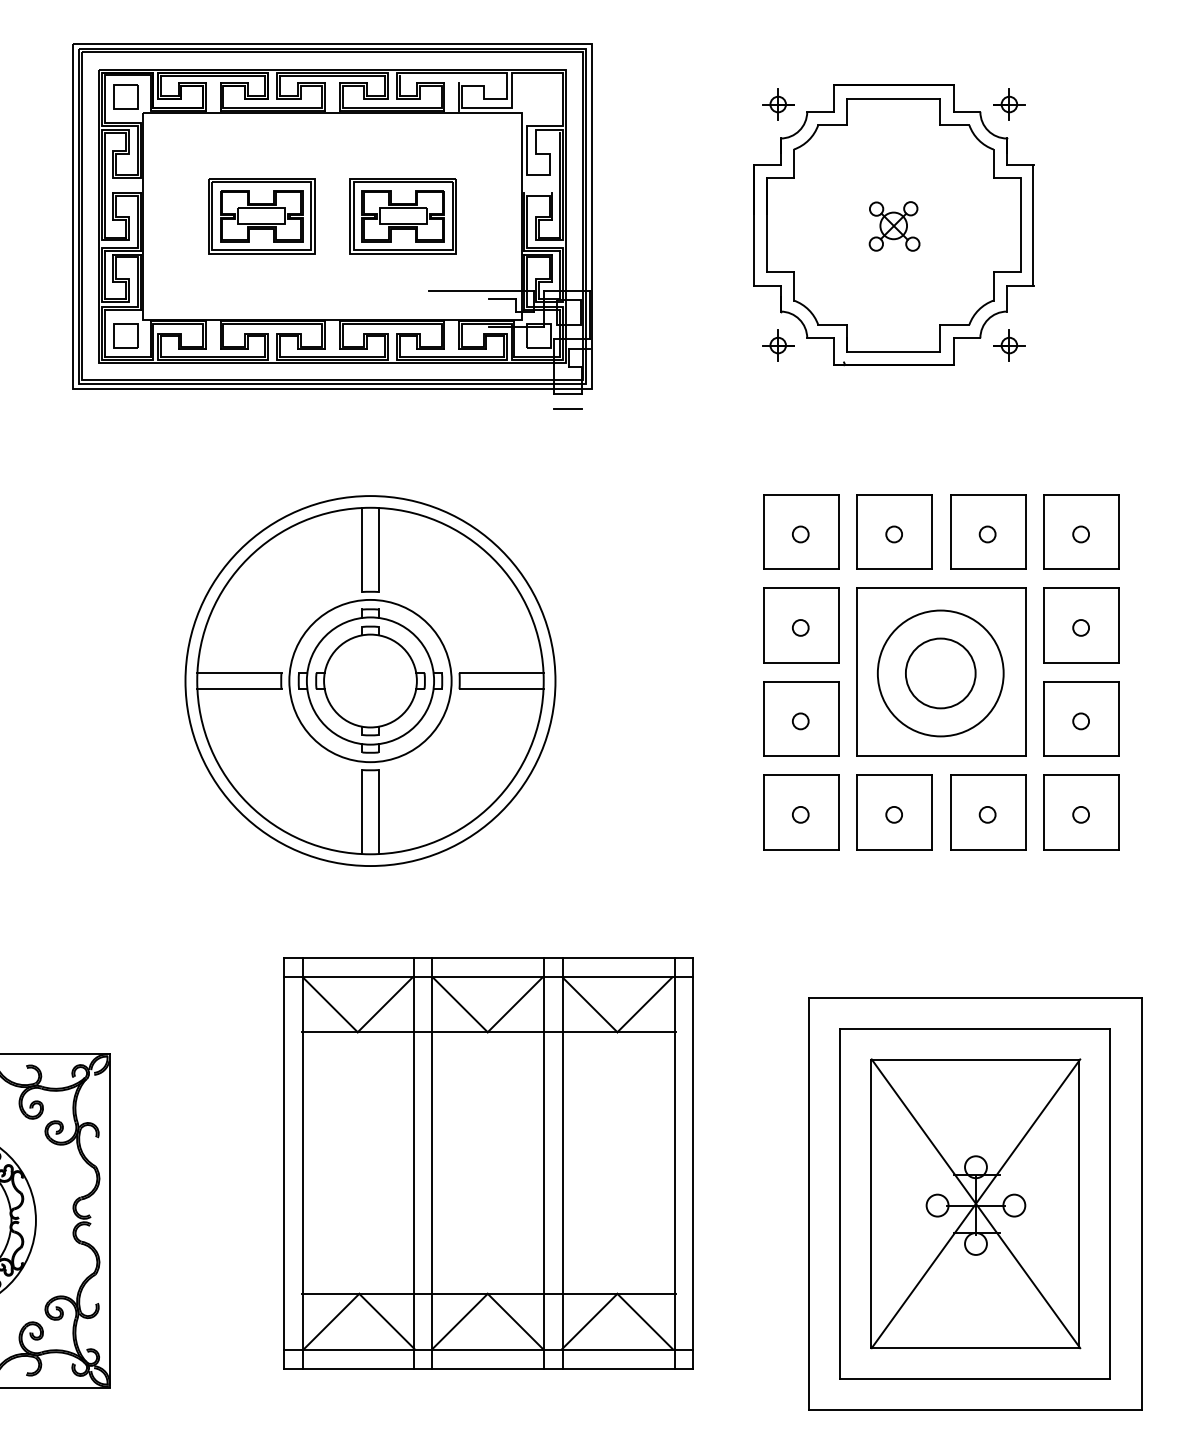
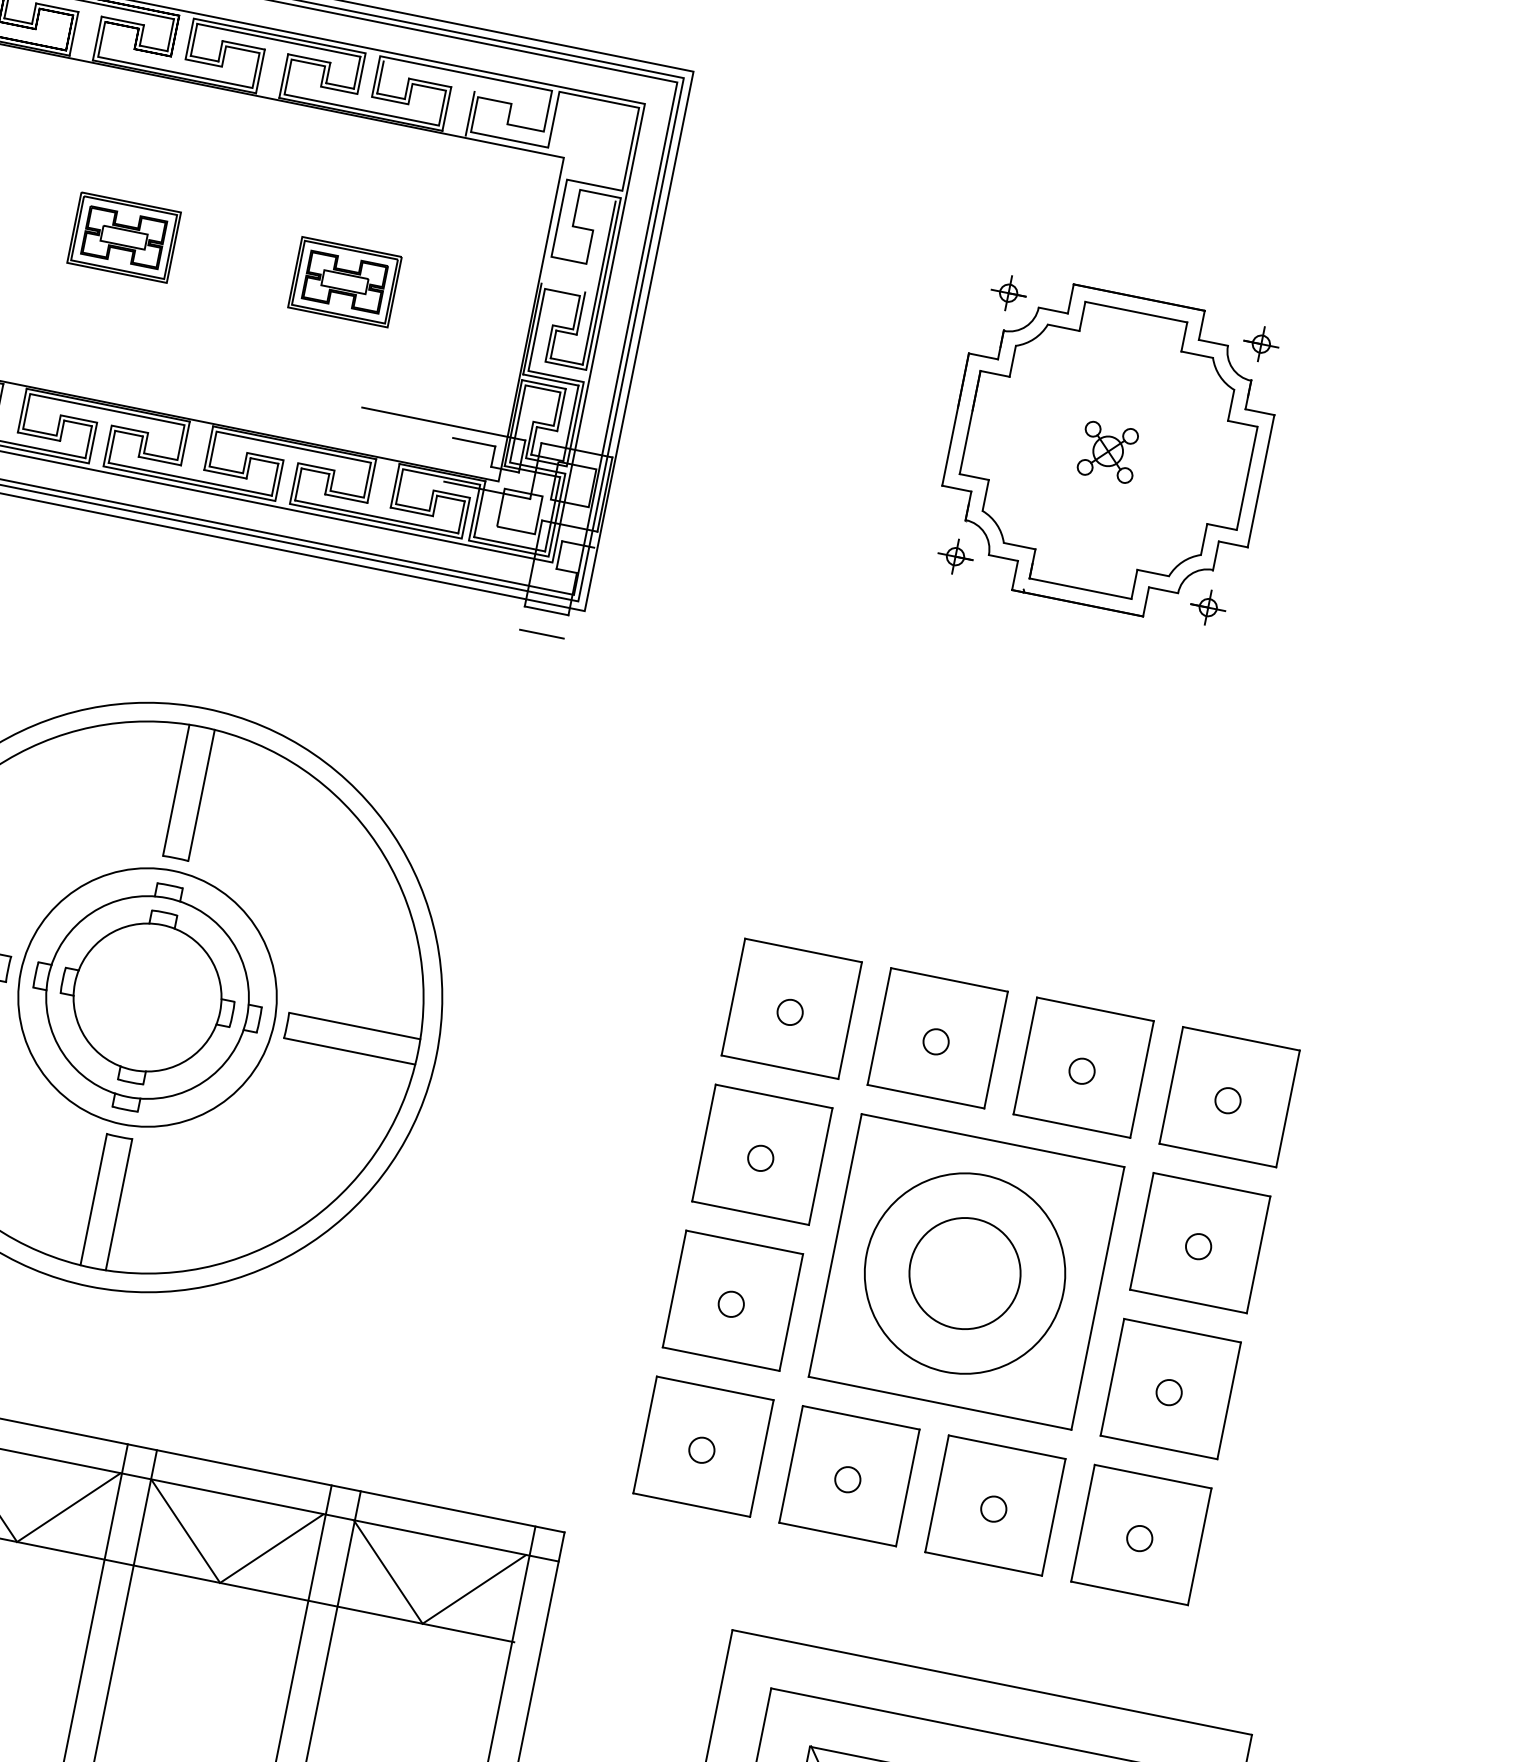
part: (261, 216) -> (123, 237), size x0.6
part: (402, 216) -> (343, 282), size x0.6
part: (893, 225) -> (1107, 450), size x0.7
part: (941, 672) -> (966, 1272), moved

